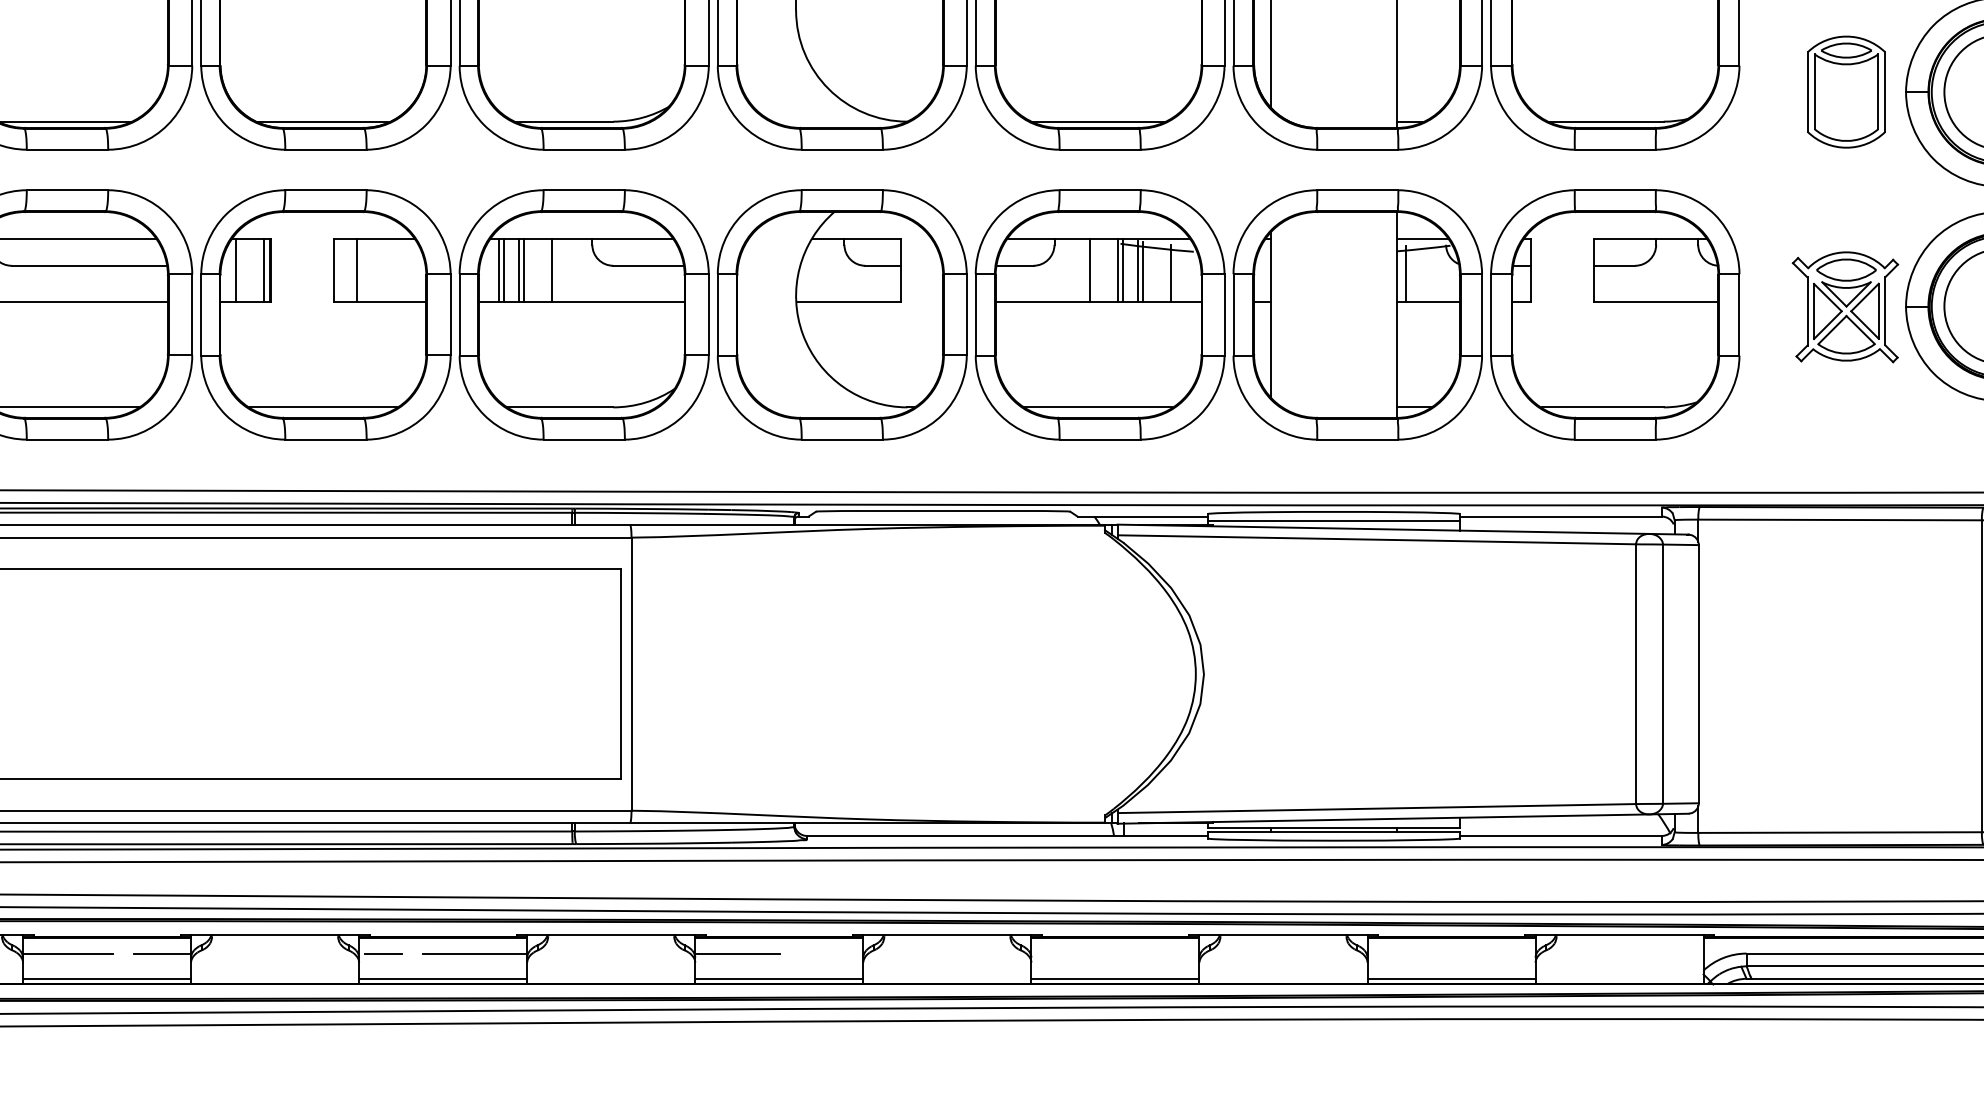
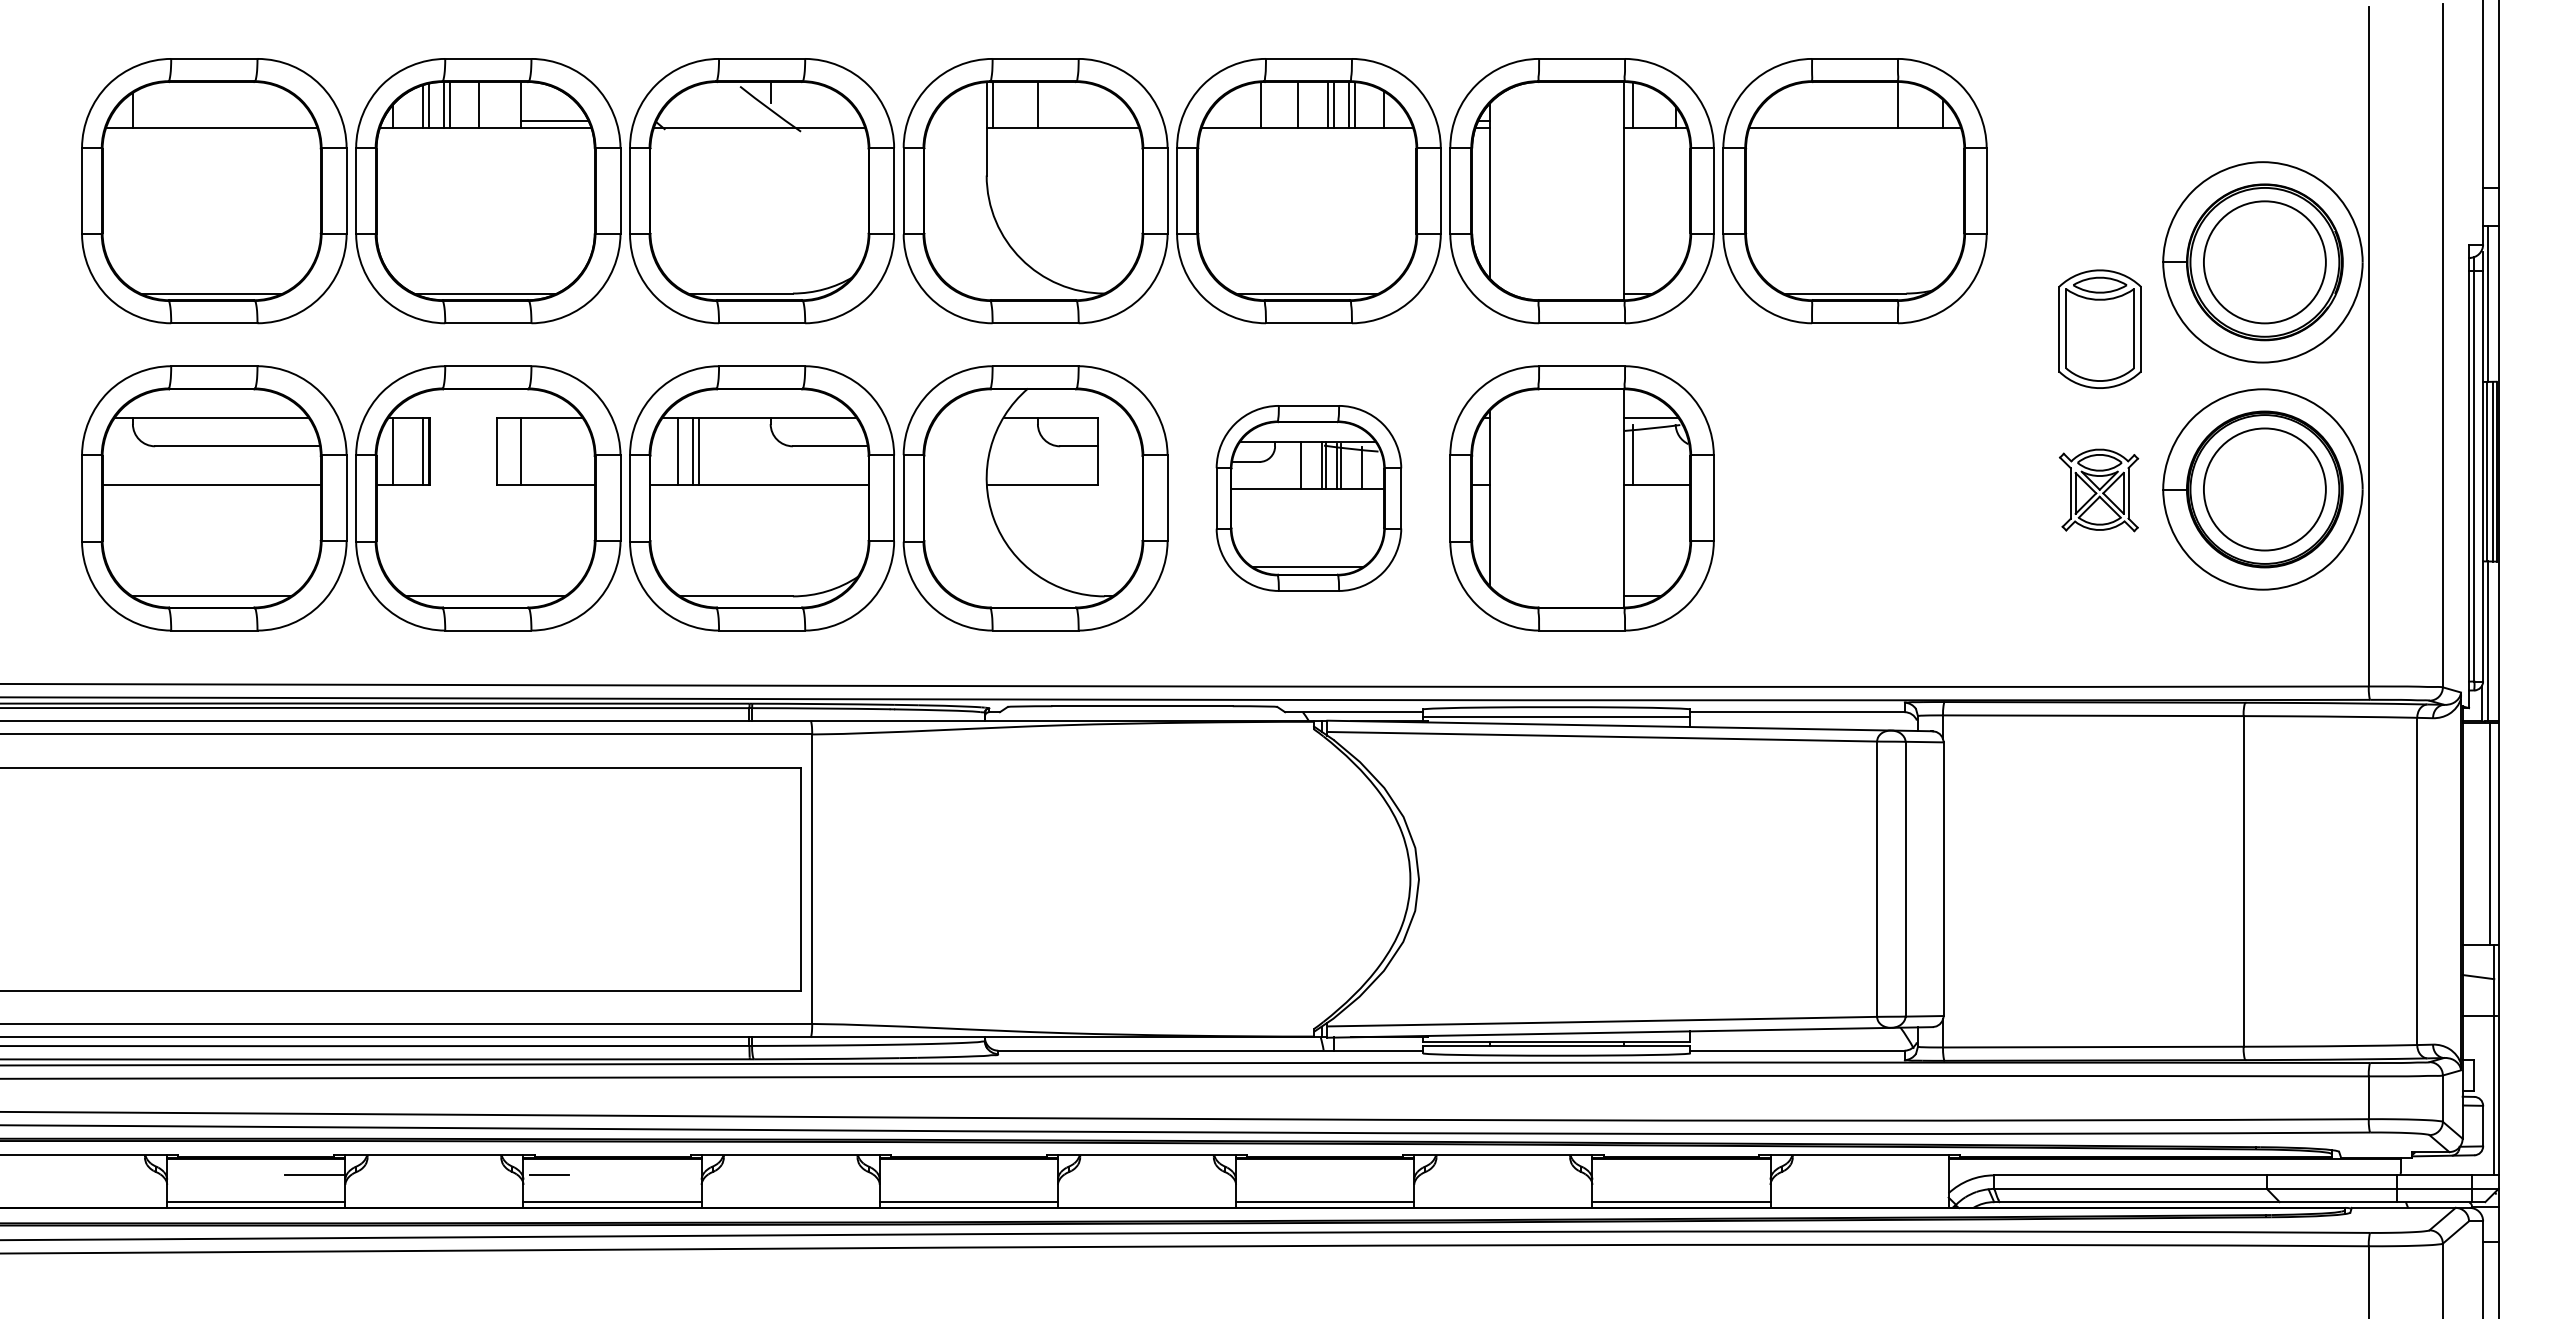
part: (1845, 91) -> (2099, 328), moved
line: (498, 269) -> (671, 450), removed
line: (552, 269) -> (728, 450), removed
part: (1844, 307) -> (2098, 490), size x0.7
part: (1099, 315) -> (1308, 498), size x0.7
part: (1614, 315) -> (1854, 498), removed
line: (67, 953) -> (214, 1175), removed
line: (475, 953) -> (646, 1175), removed
line: (737, 953) -> (924, 1175), removed

